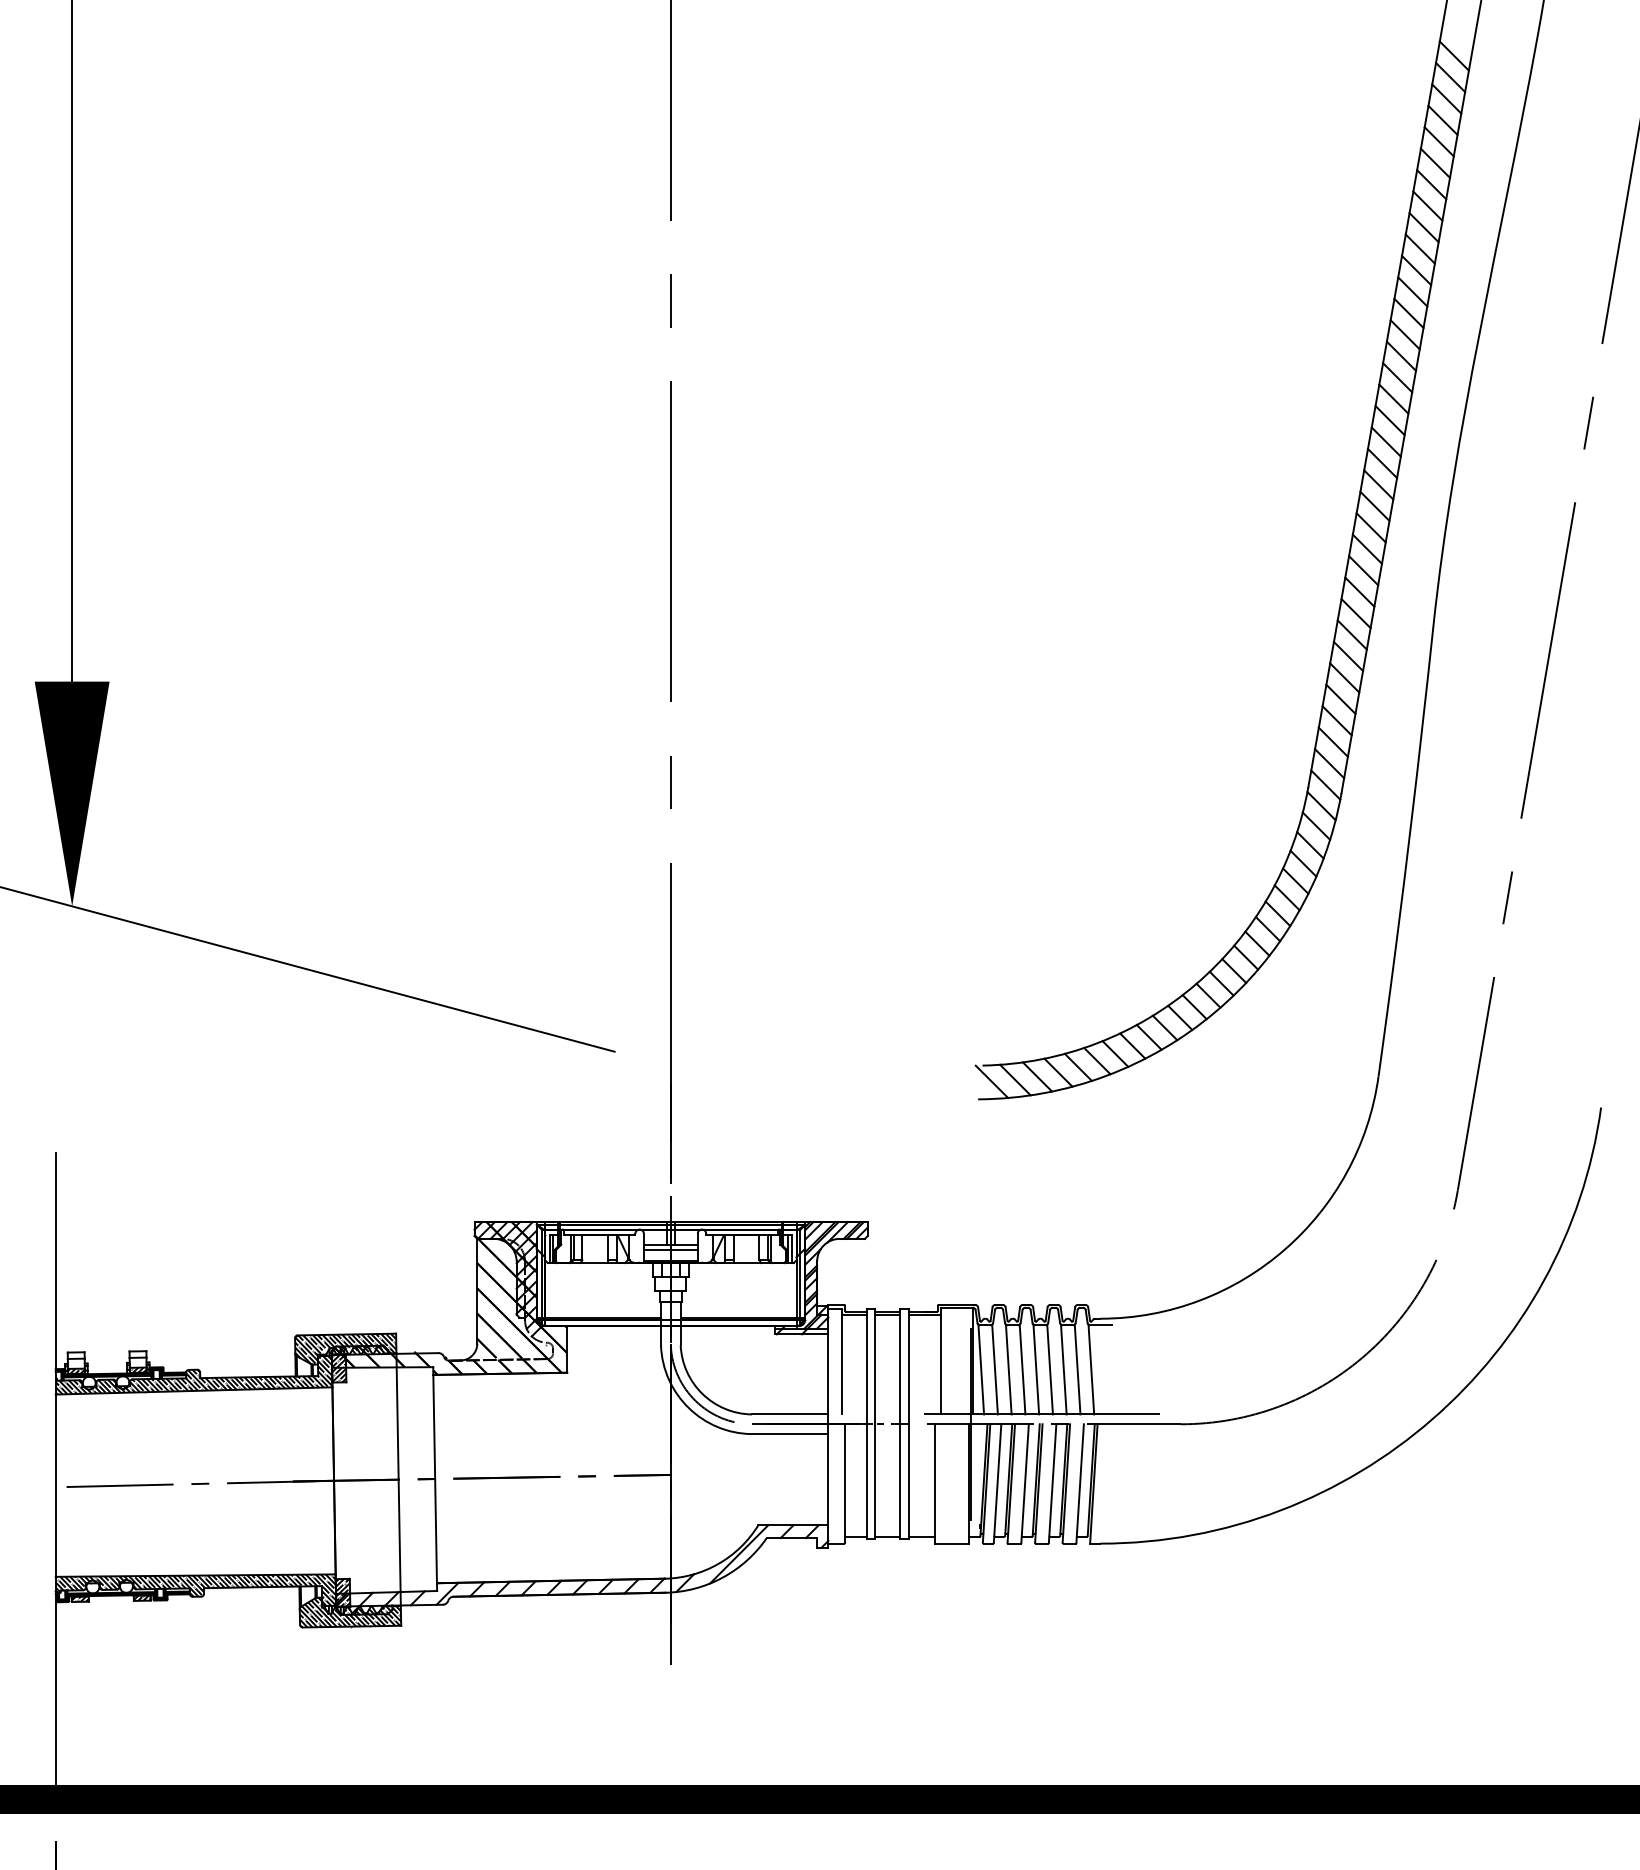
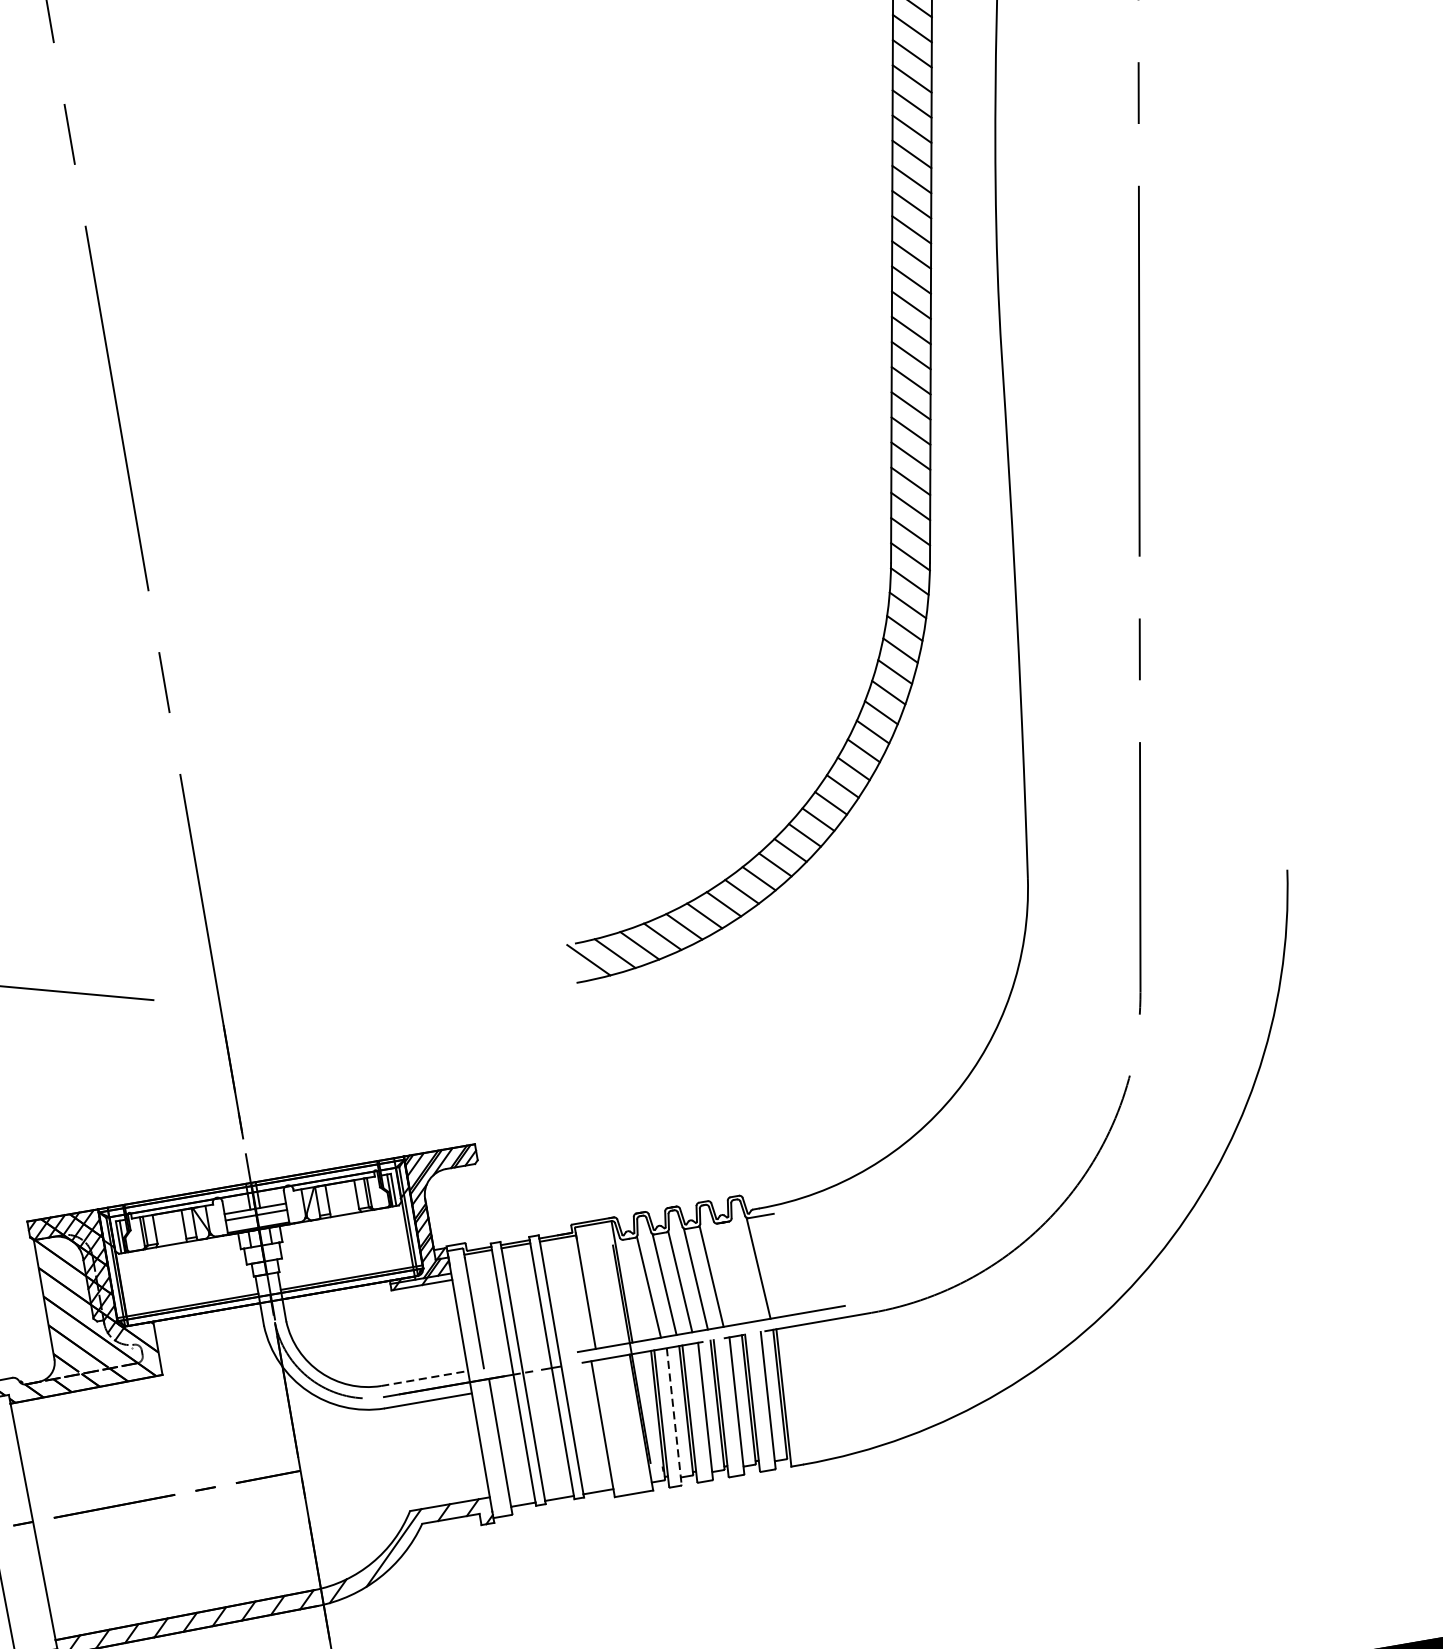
line: (981, 1369) -> (633, 1289), removed
line: (1063, 1369) -> (726, 1273), removed
line: (1077, 1369) -> (742, 1270), removed
line: (790, 1414) -> (424, 1378), solid -> dashed
line: (997, 1484) -> (674, 1417), solid -> dashed

